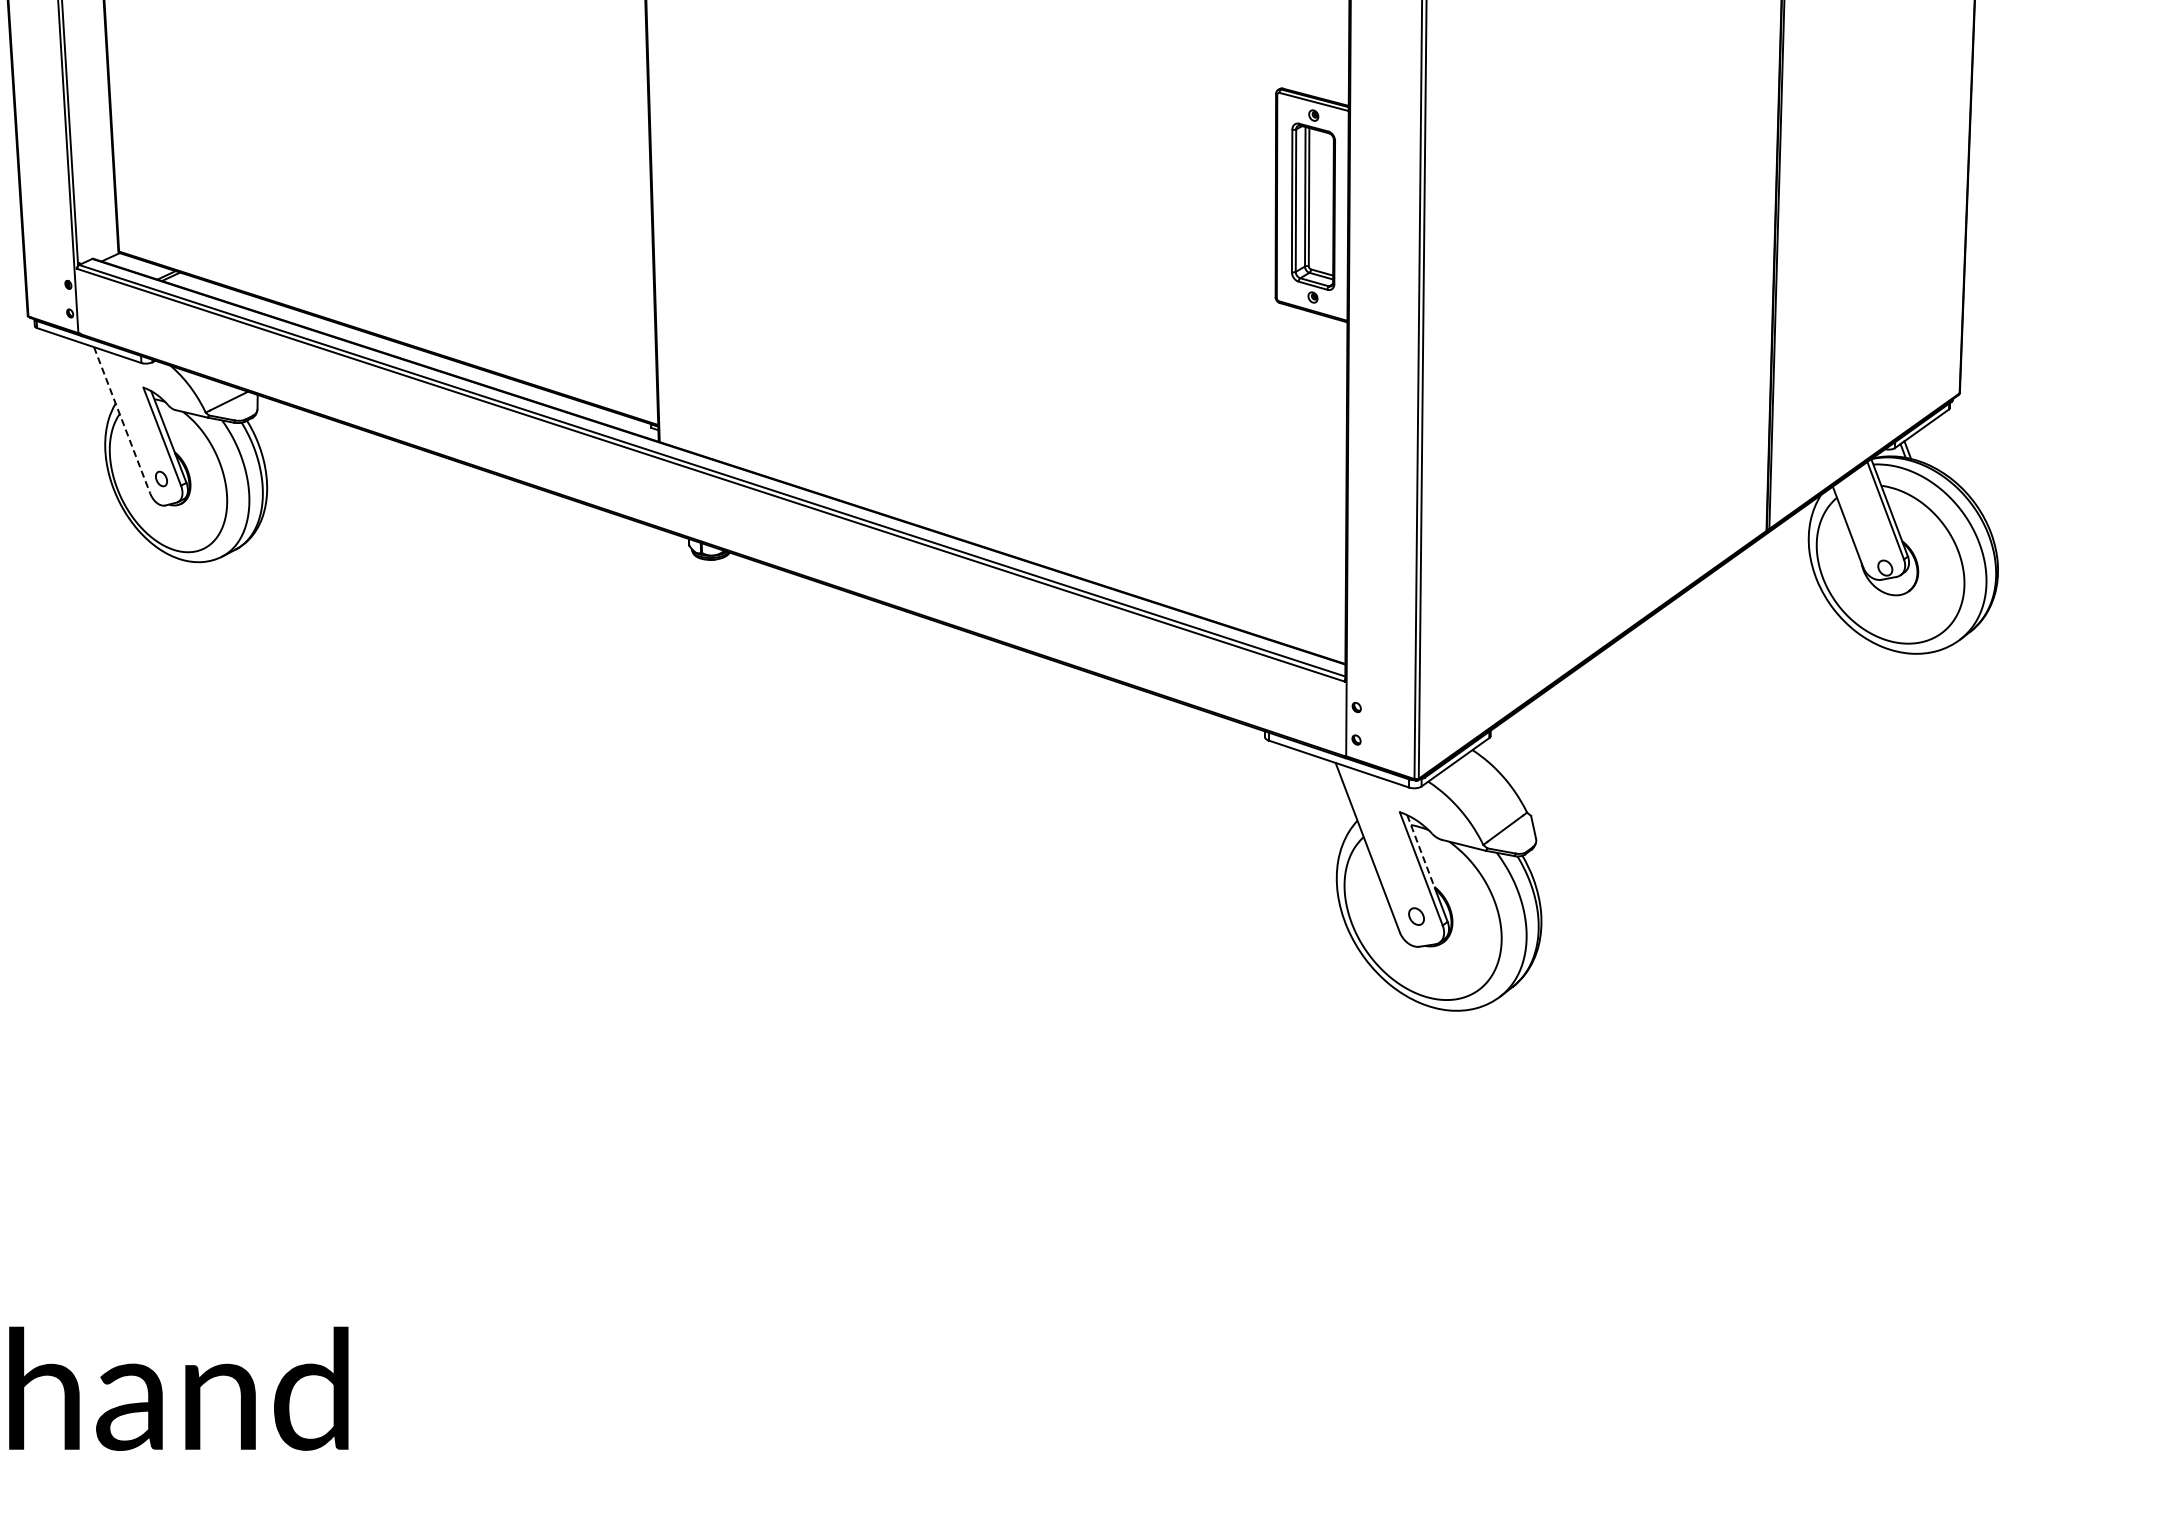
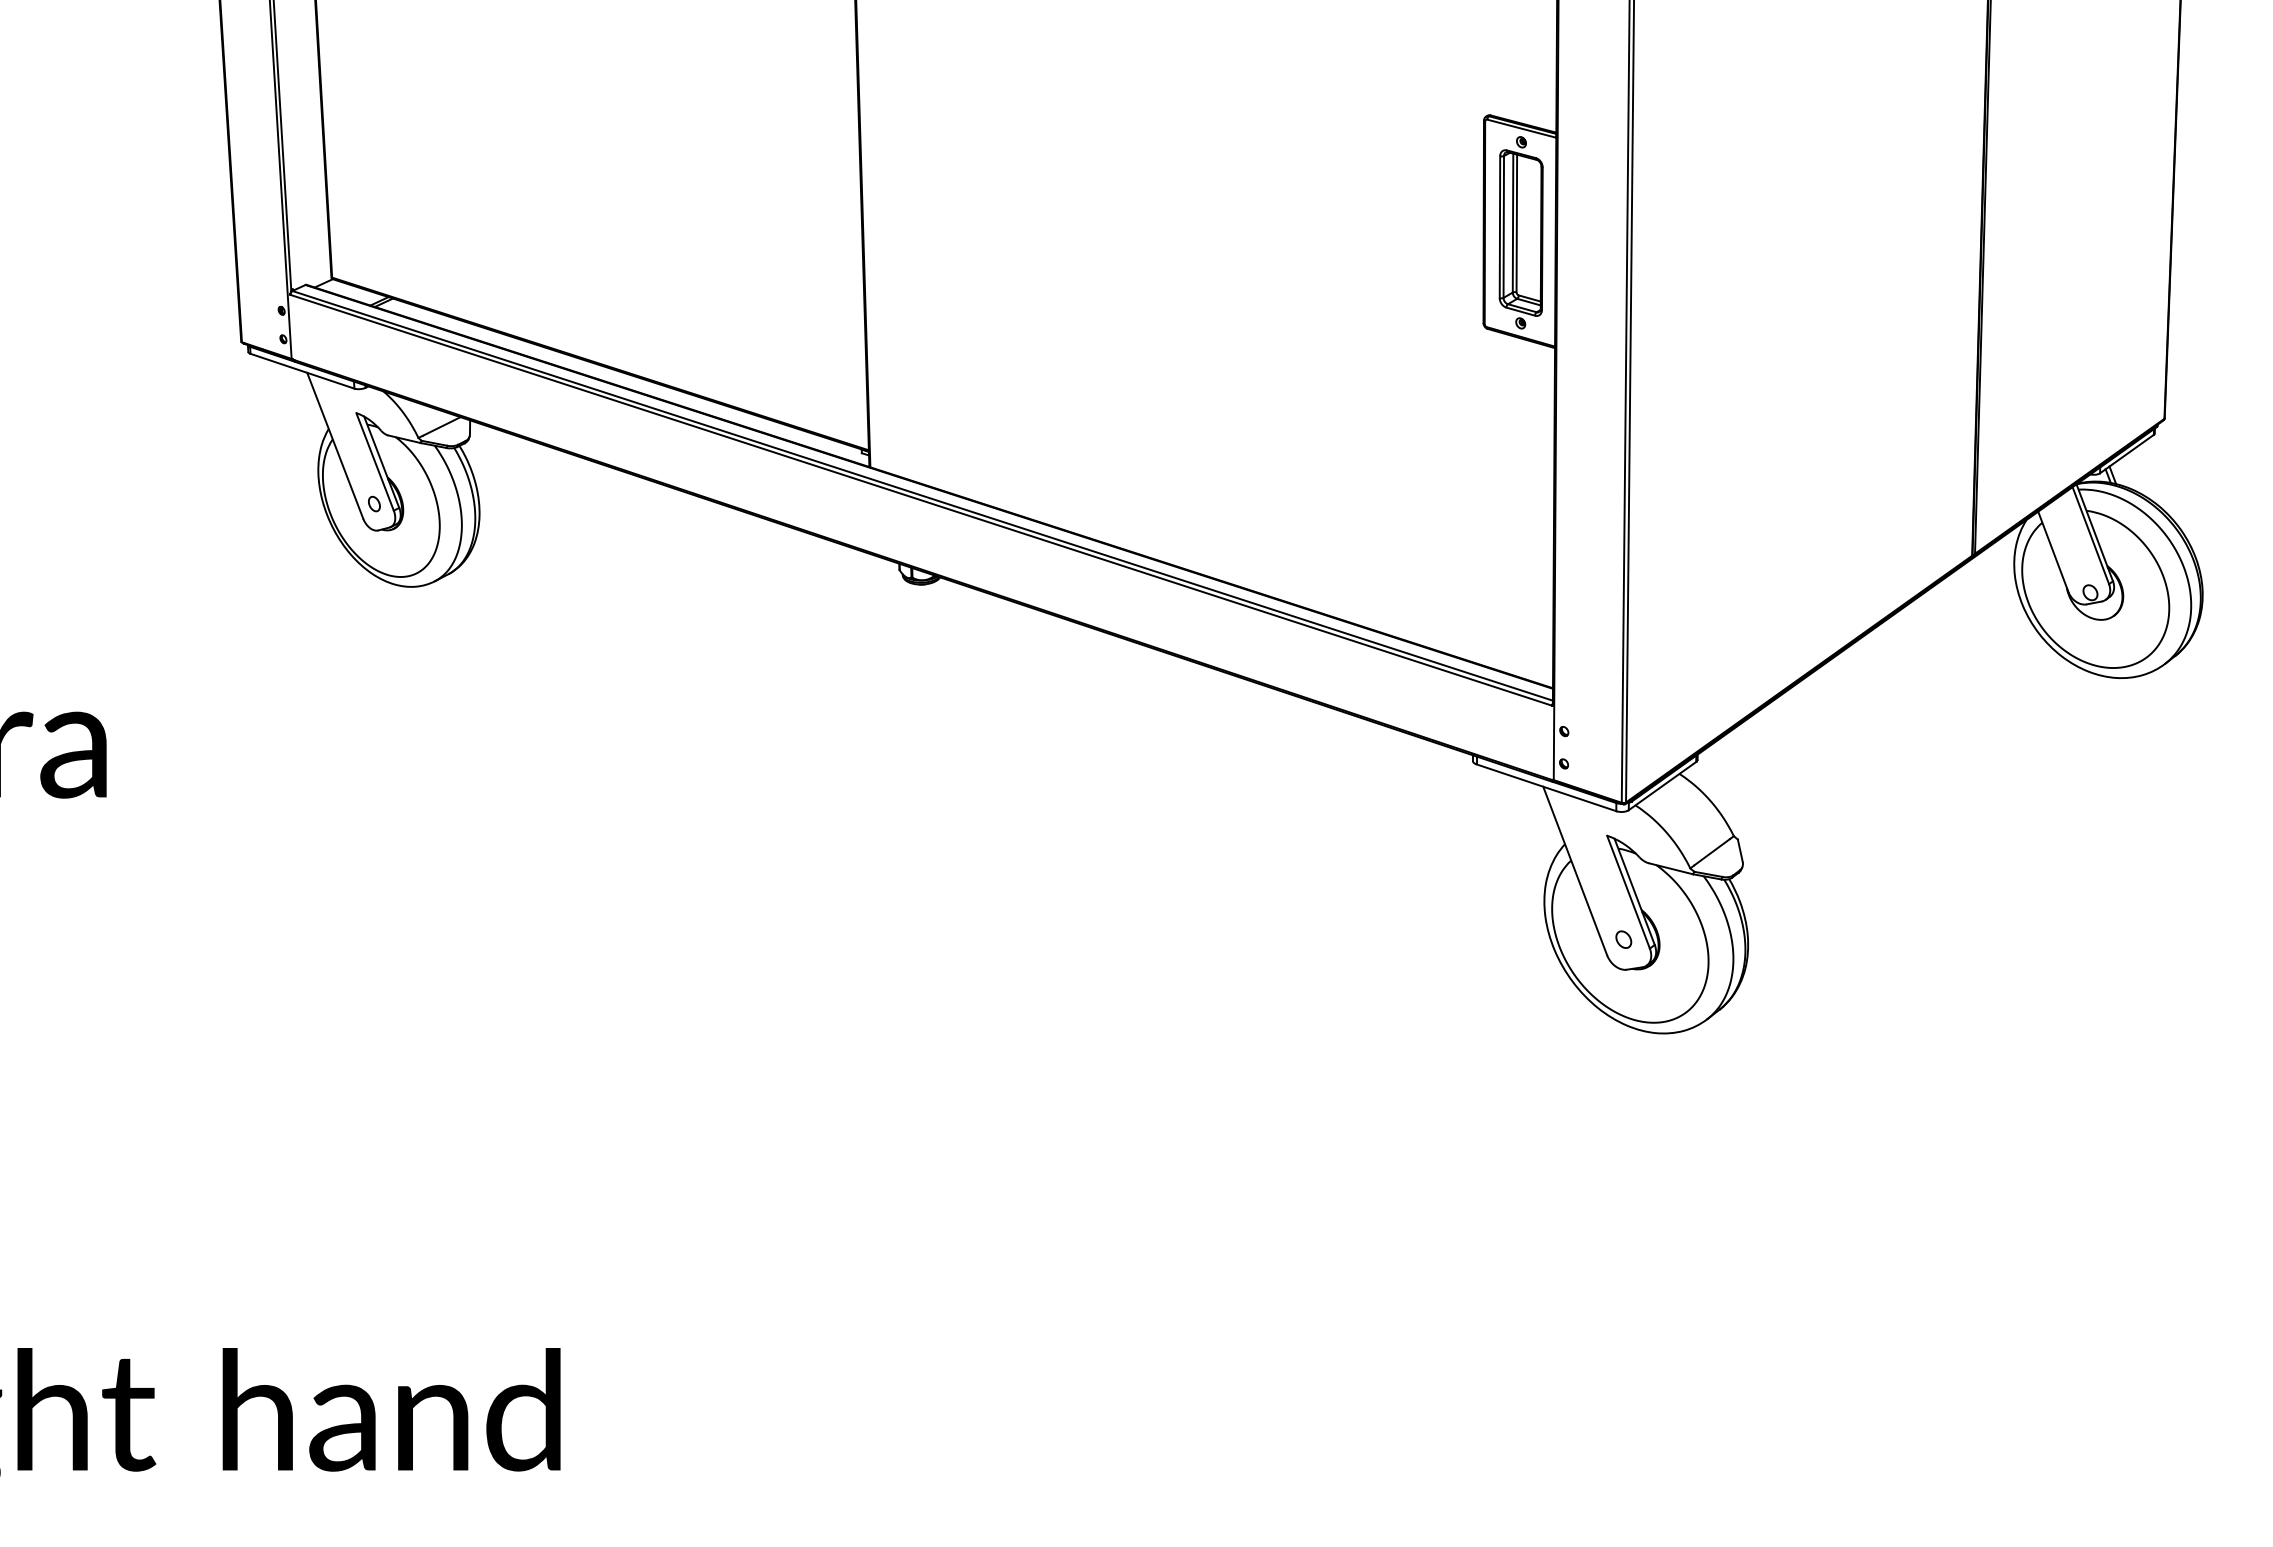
line: (122, 421) -> (335, 446), dashed -> solid
line: (1421, 852) -> (1628, 875), dashed -> solid

